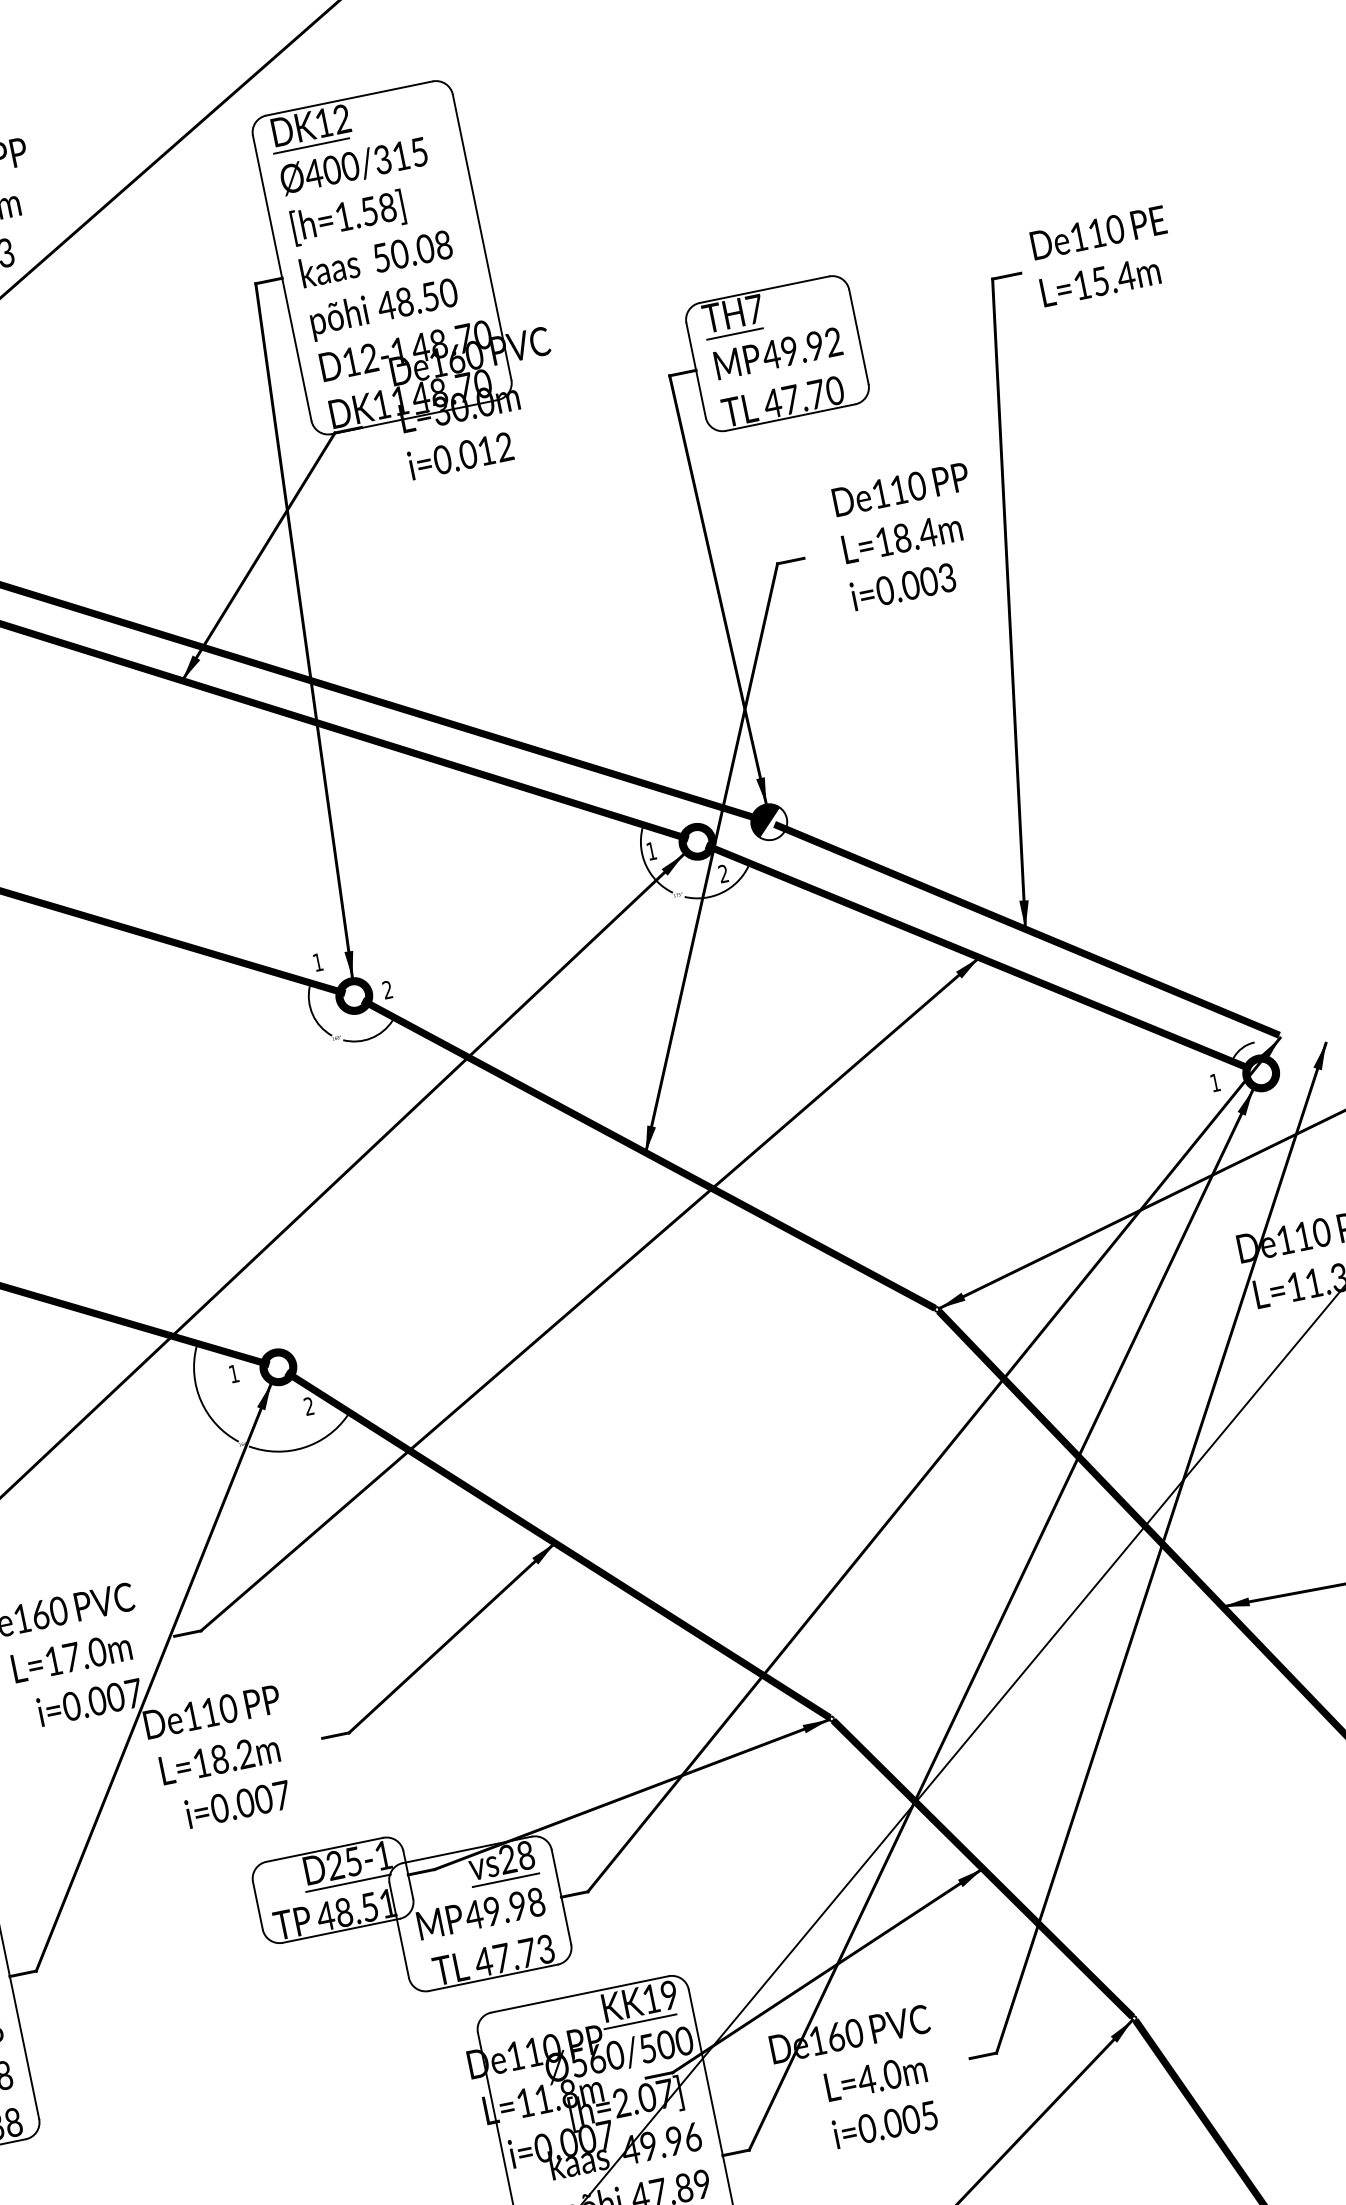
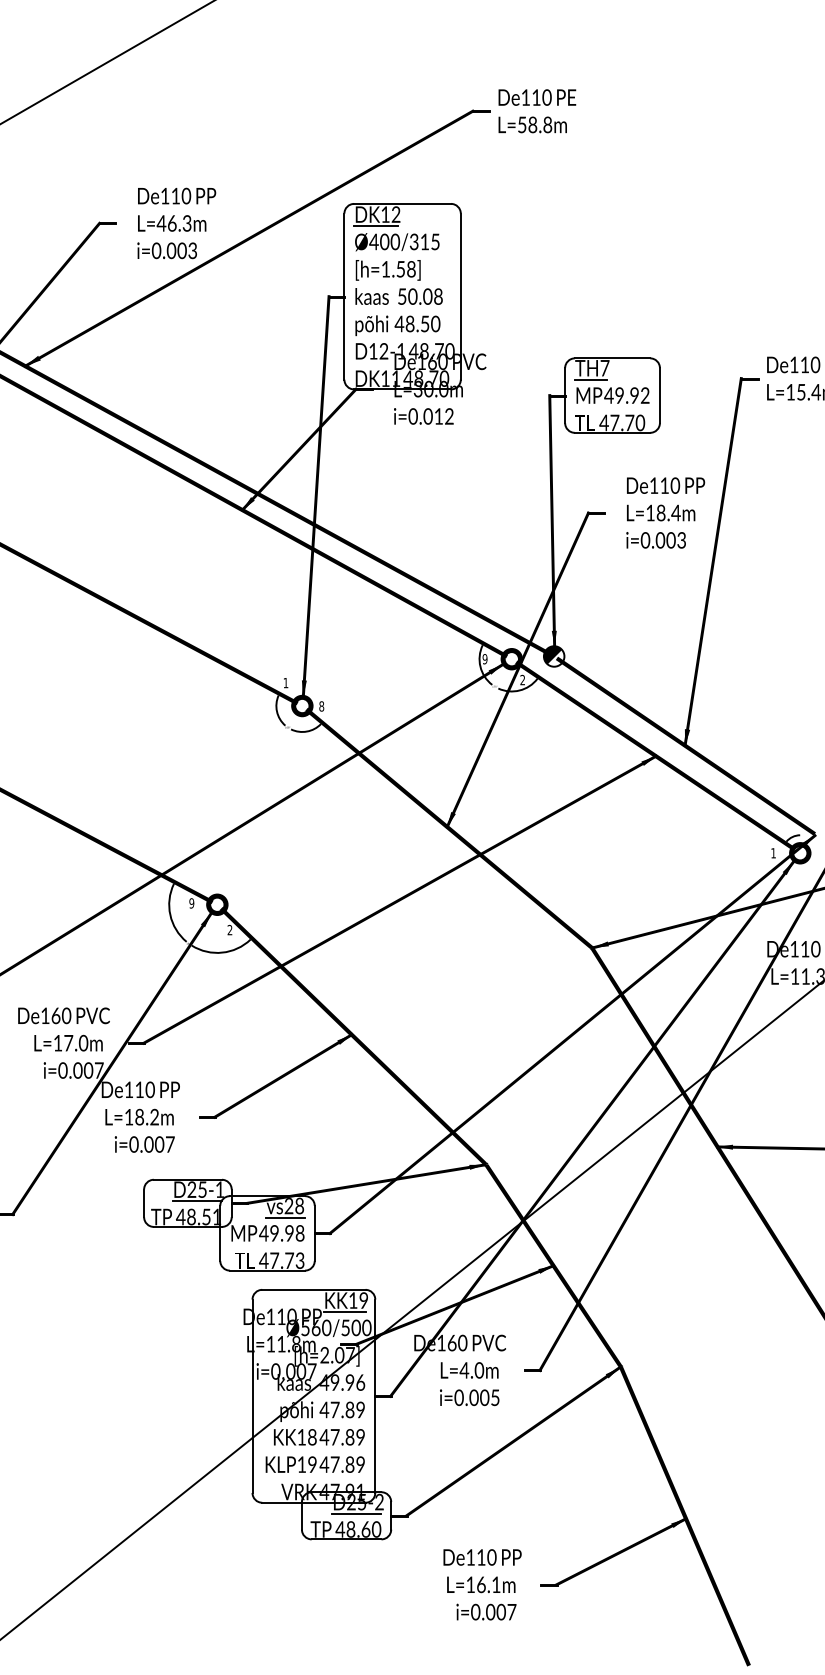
text: (650, 851) -> (484, 659), 1 -> 9
text: (387, 990) -> (321, 706), 2 -> 8
text: (233, 1374) -> (191, 903), 1 -> 9

